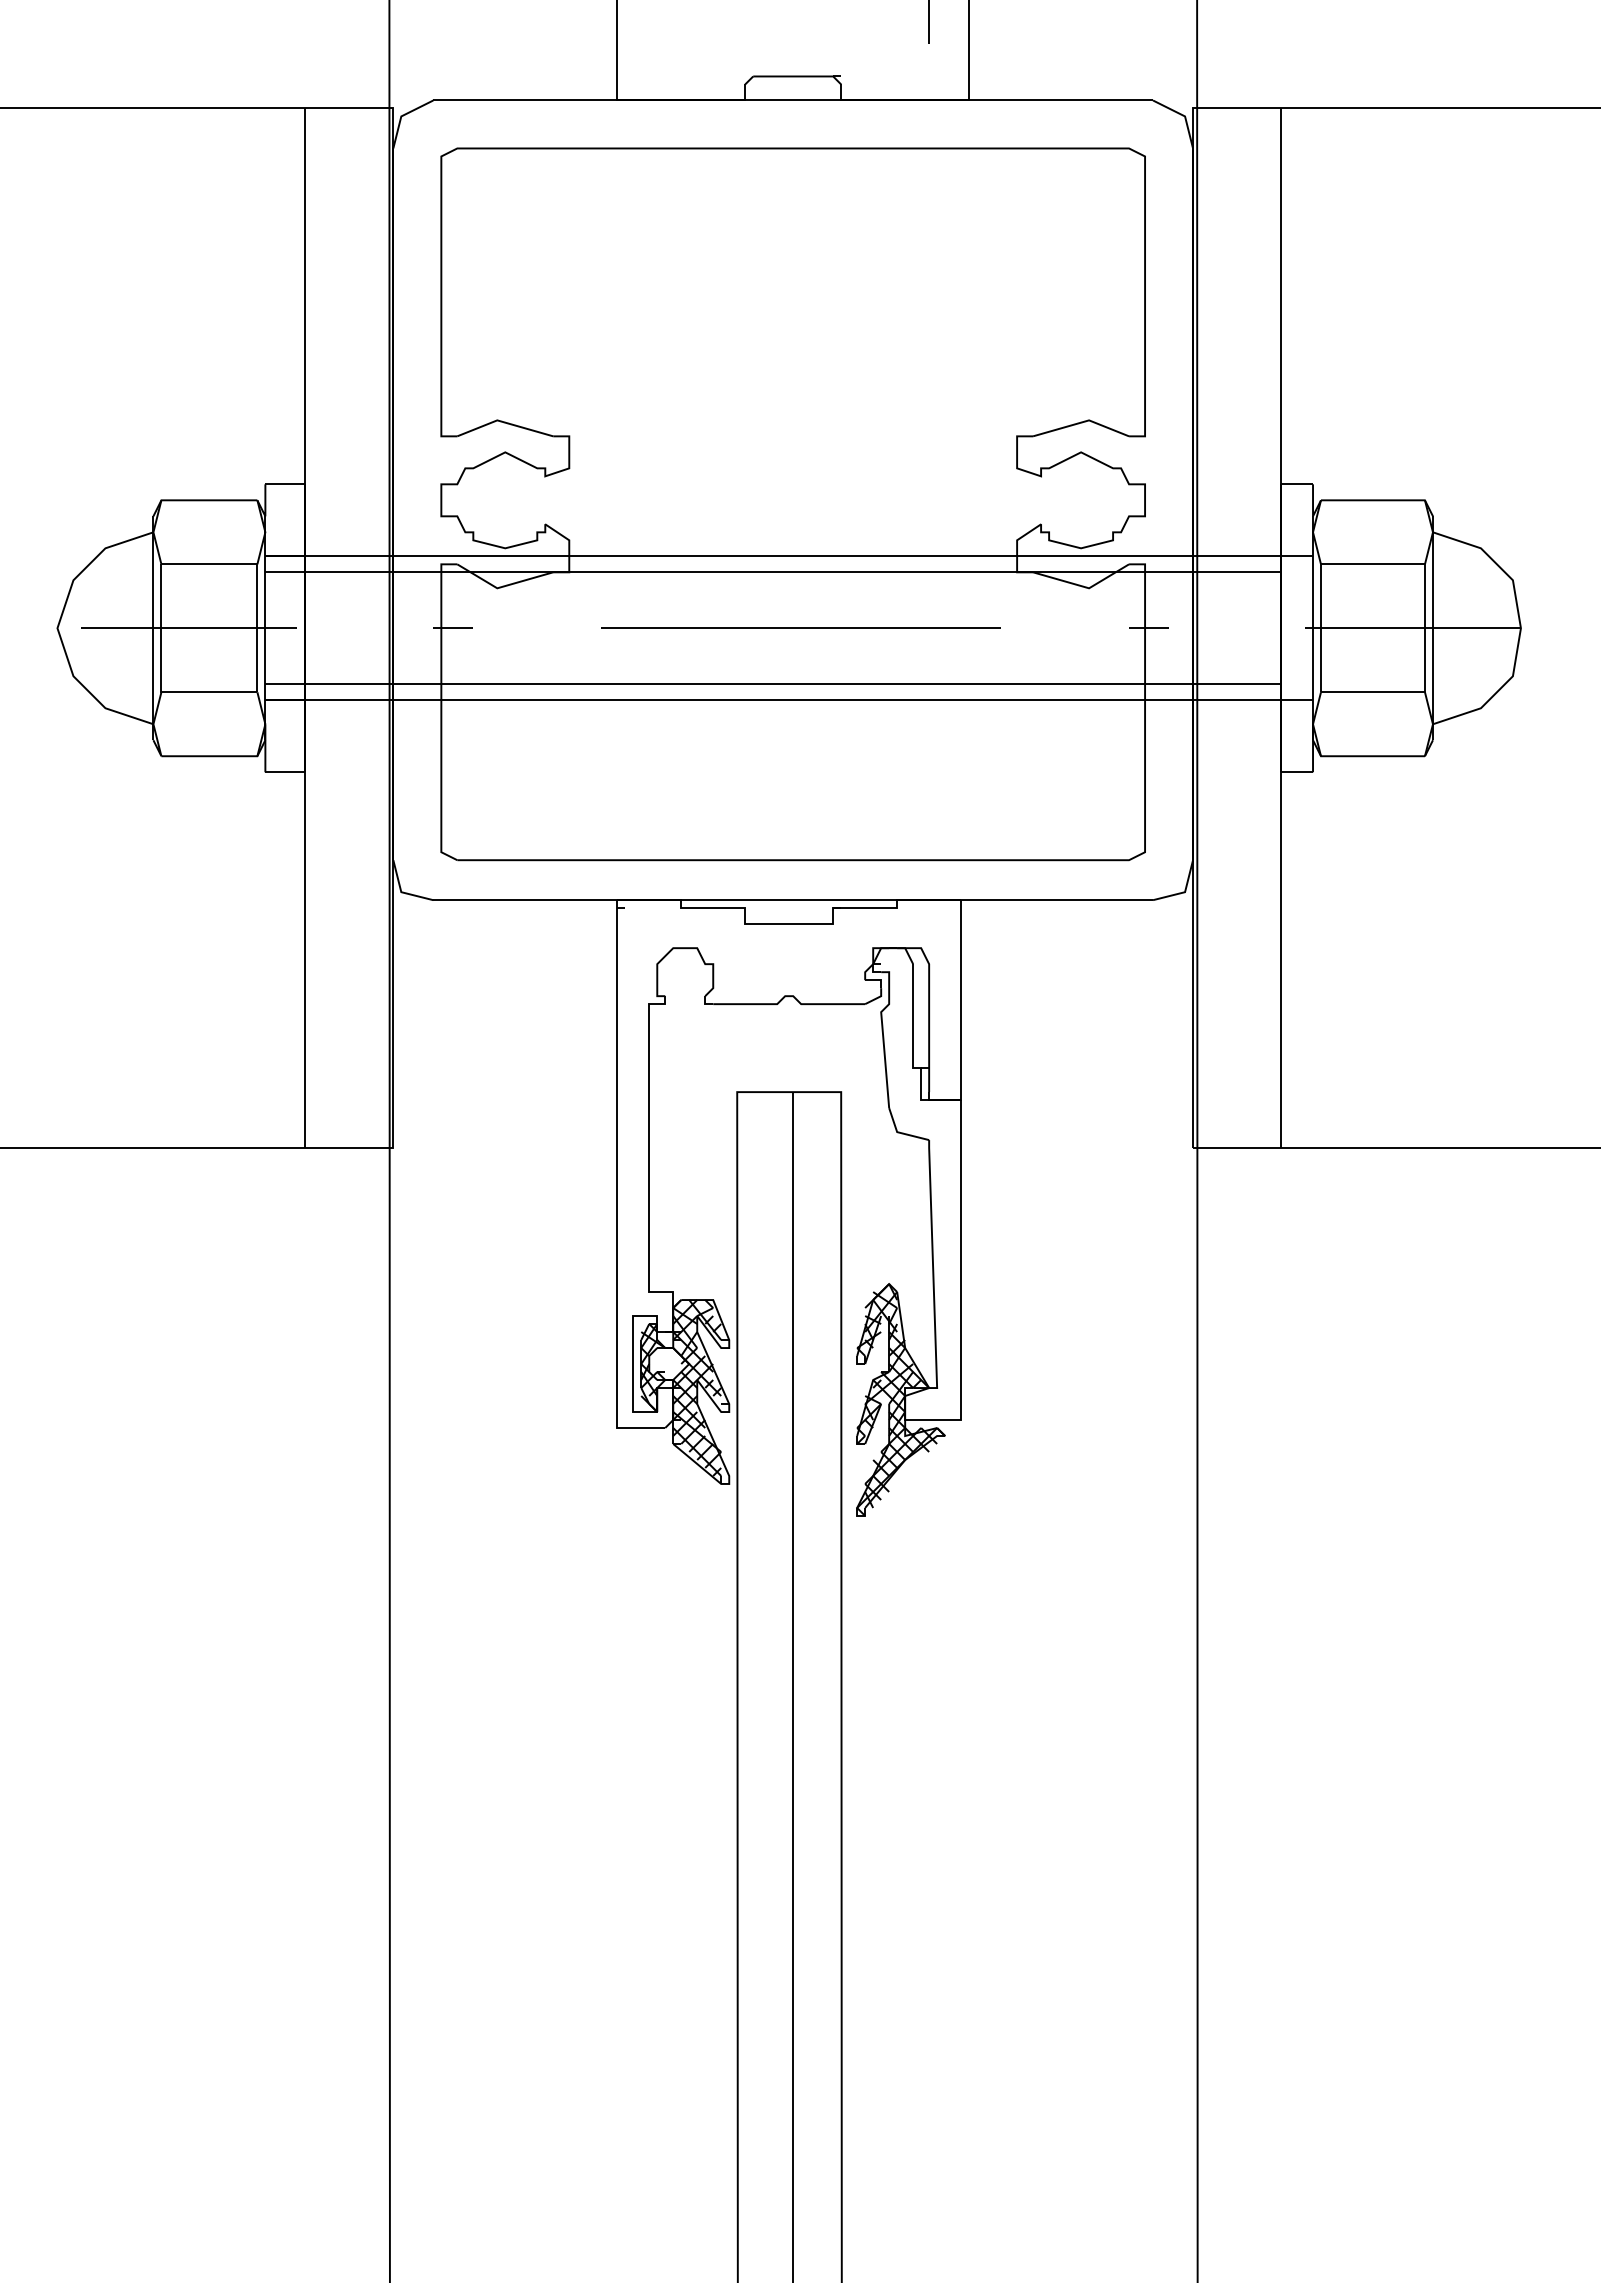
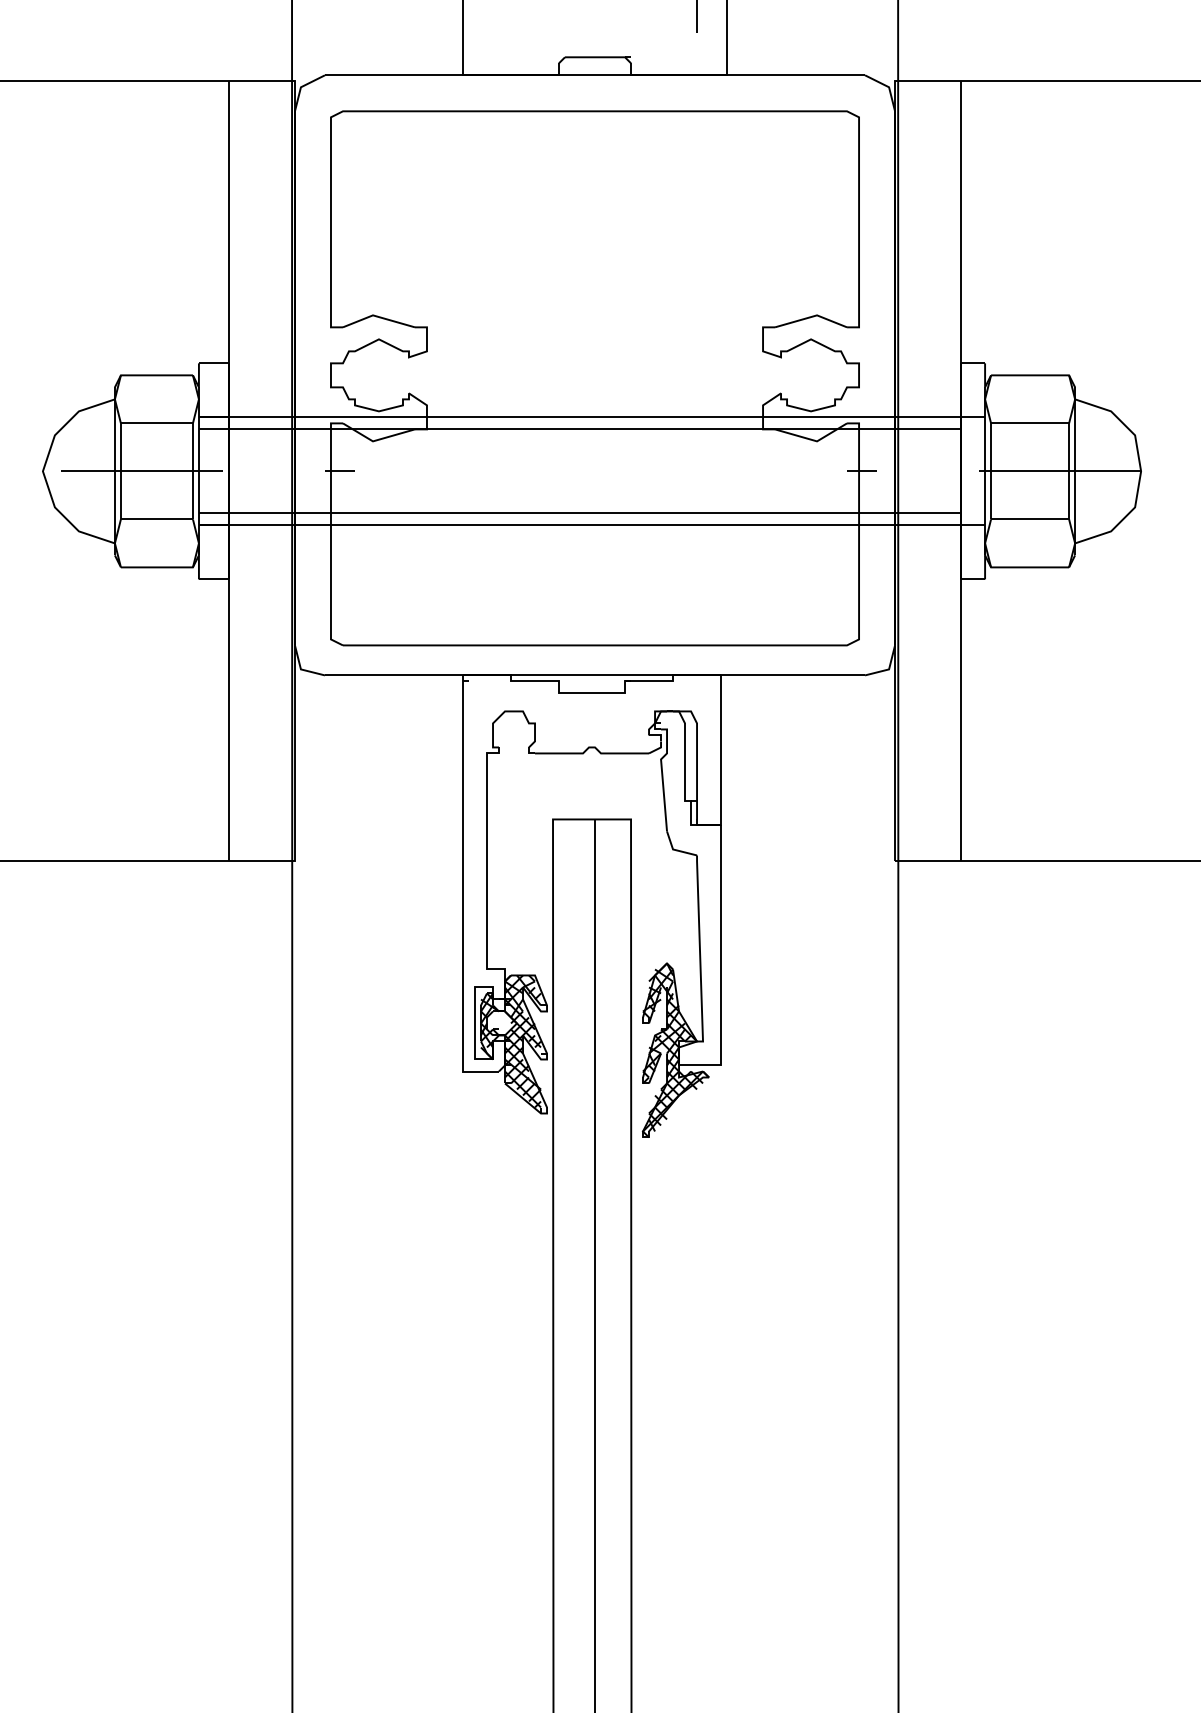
line: (800, 627) -> (600, 470), removed

